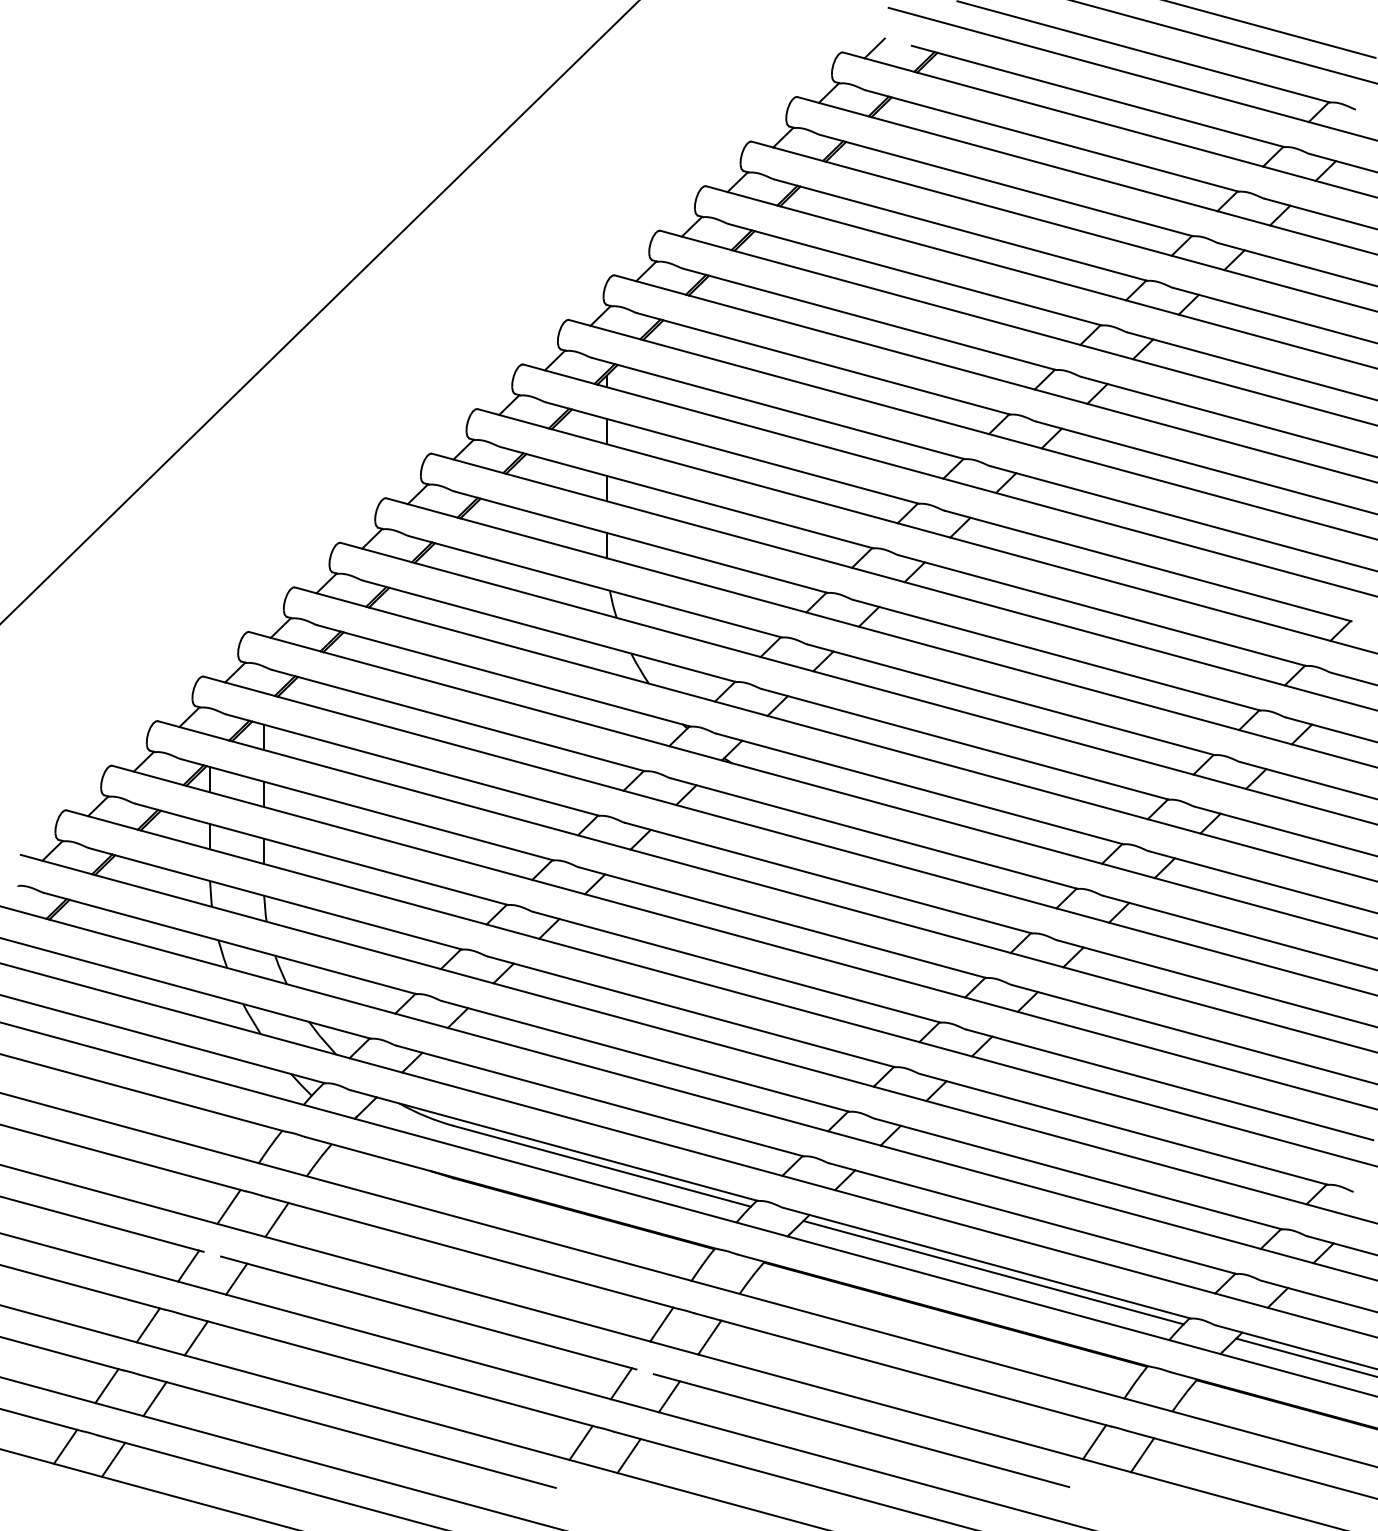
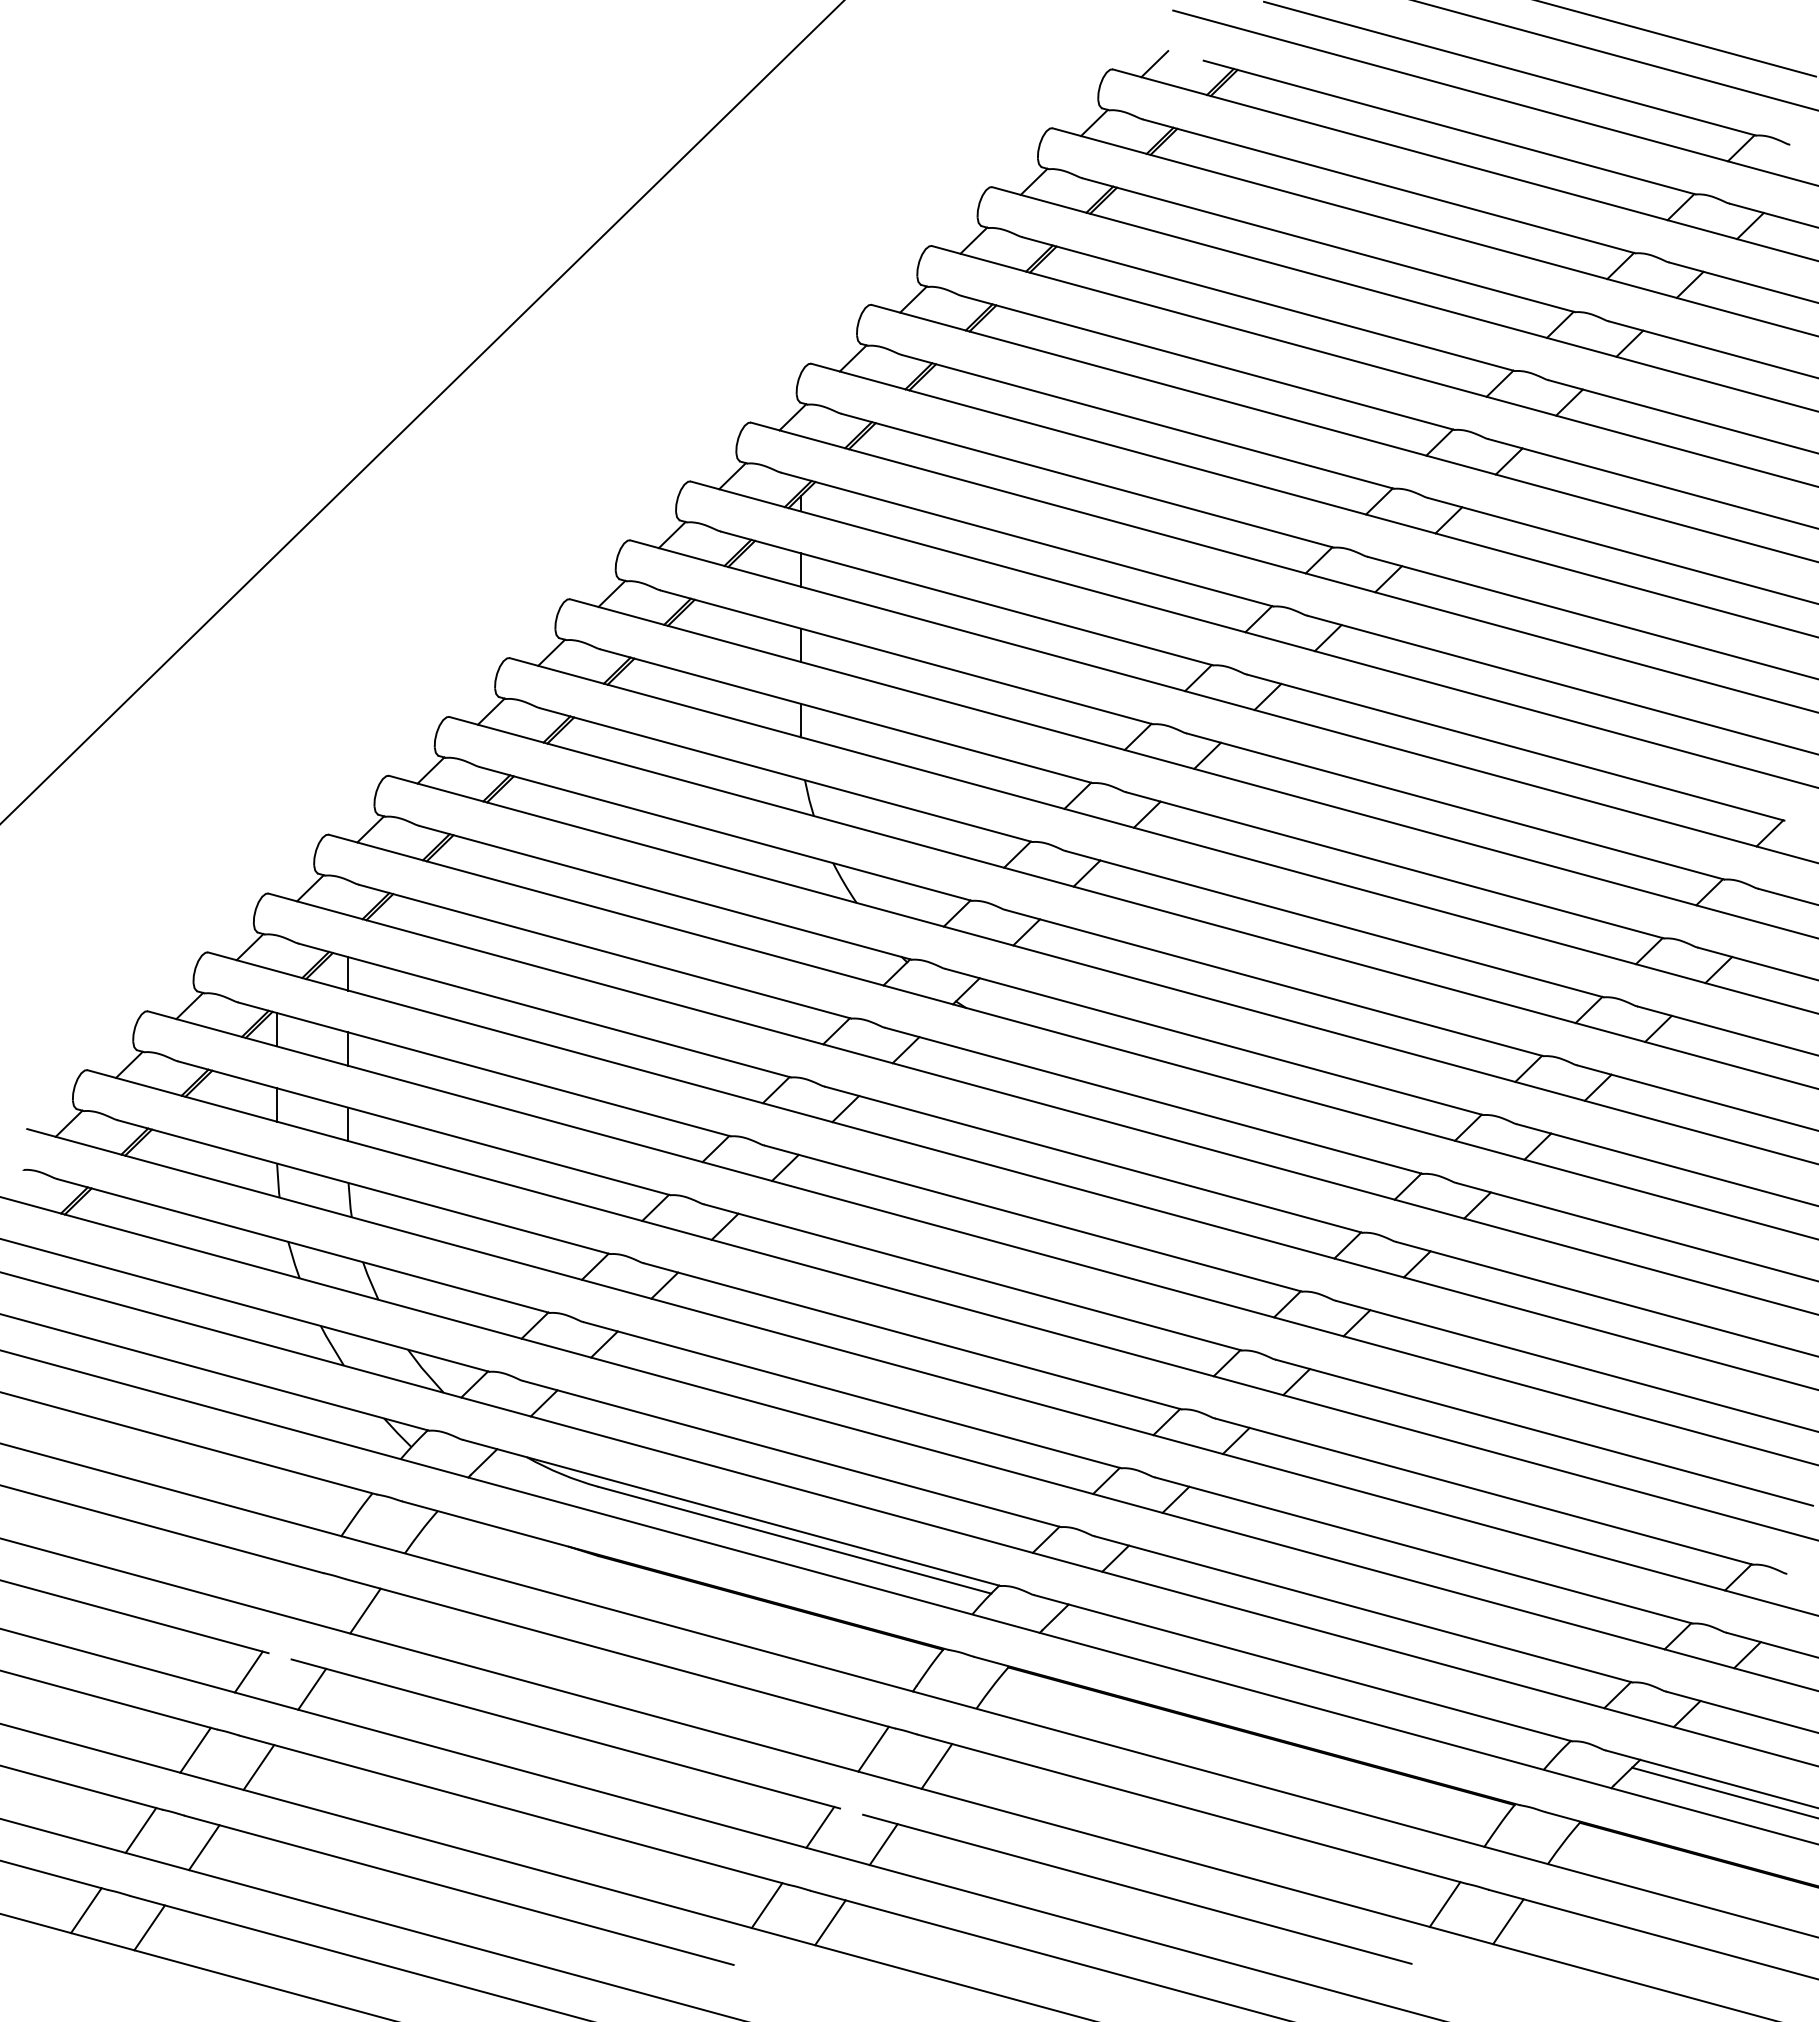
line: (228, 1206) -> (301, 1593), removed
line: (993, 1272) -> (1311, 1680), removed

